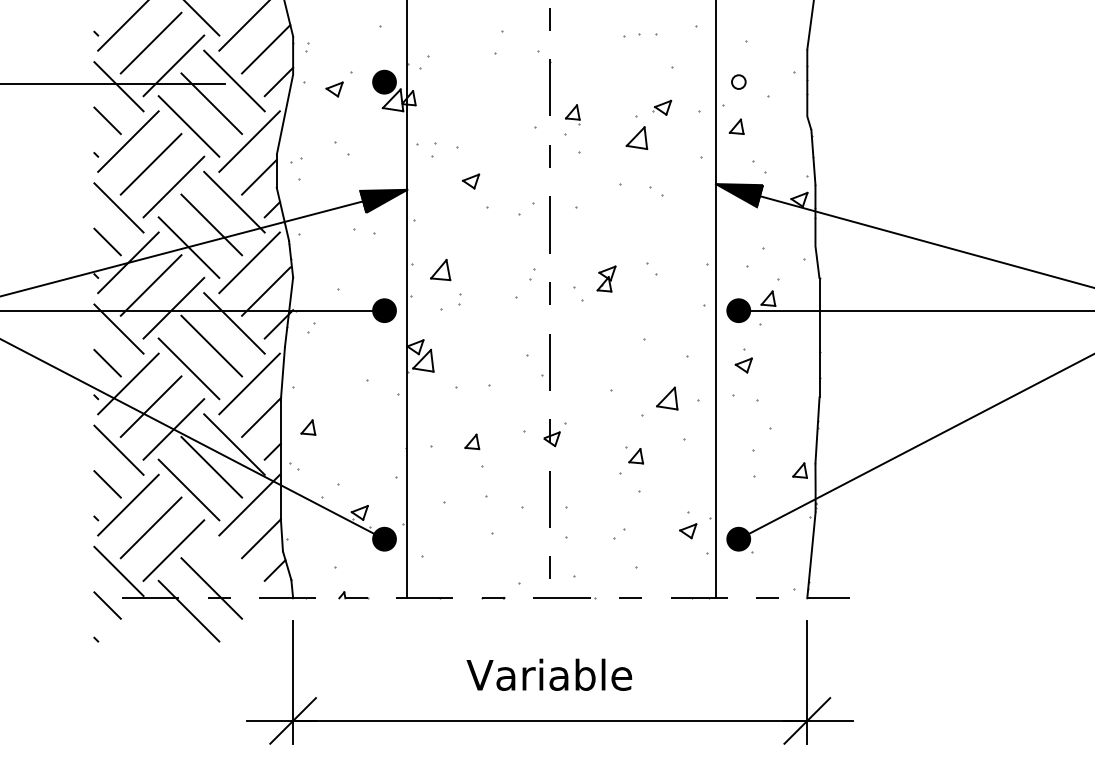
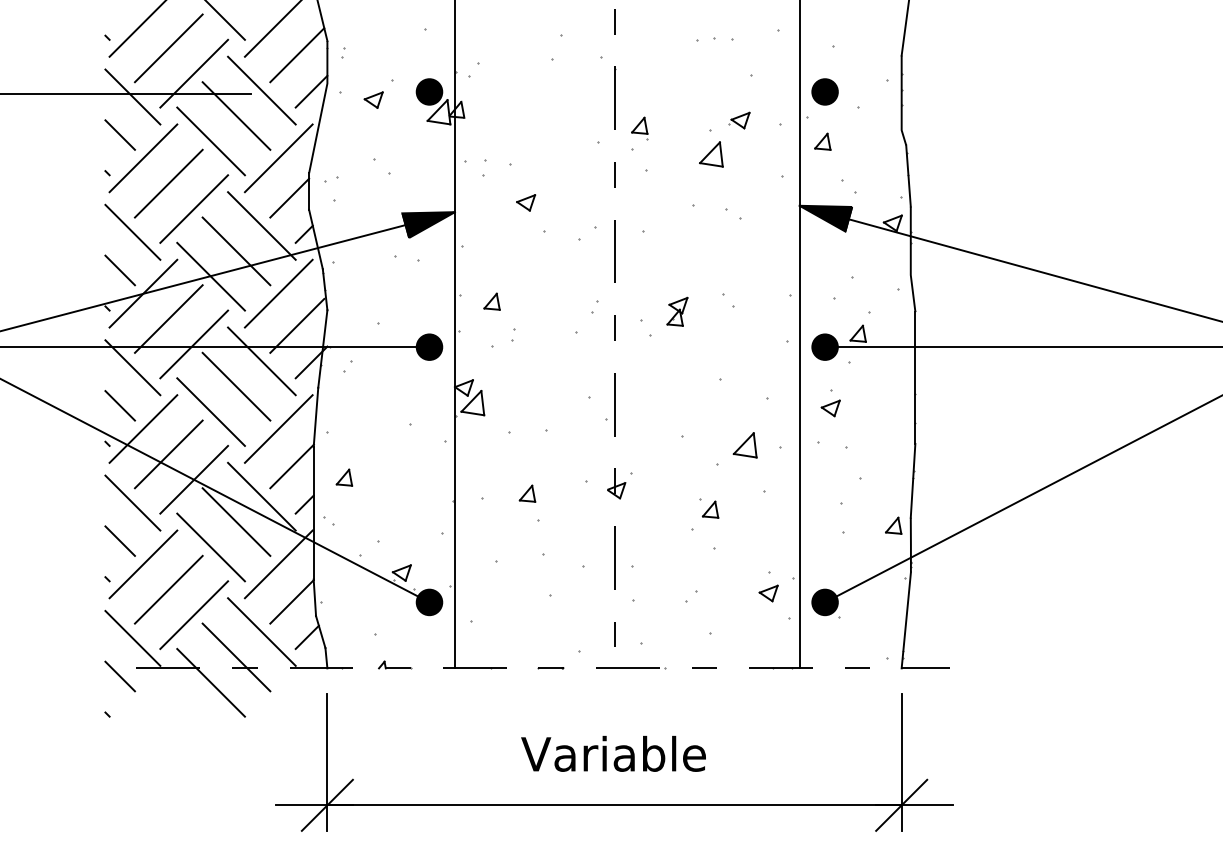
part: (738, 81) -> (824, 91), size x1.67
part: (440, 269) -> (491, 301), size x0.71
line: (234, 565) -> (261, 631), added

